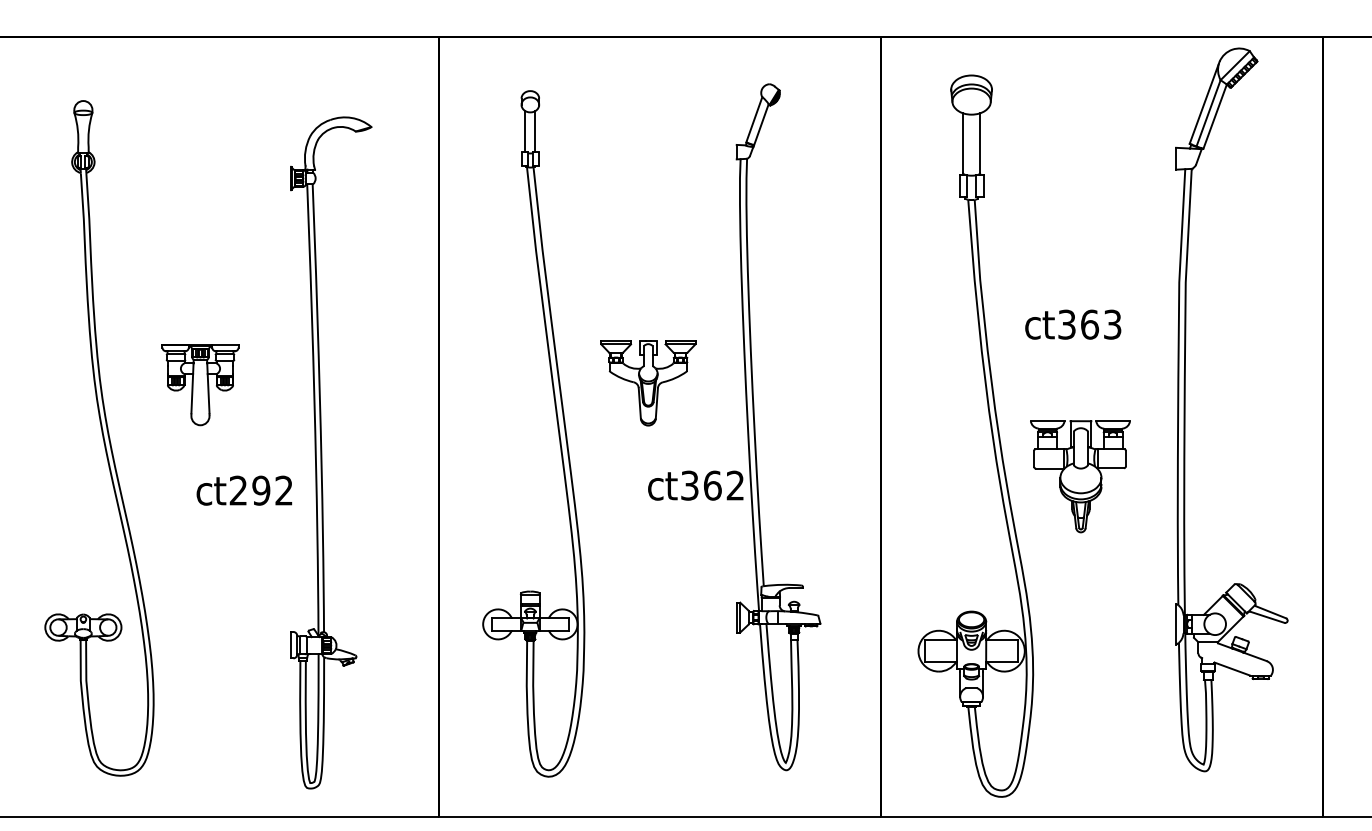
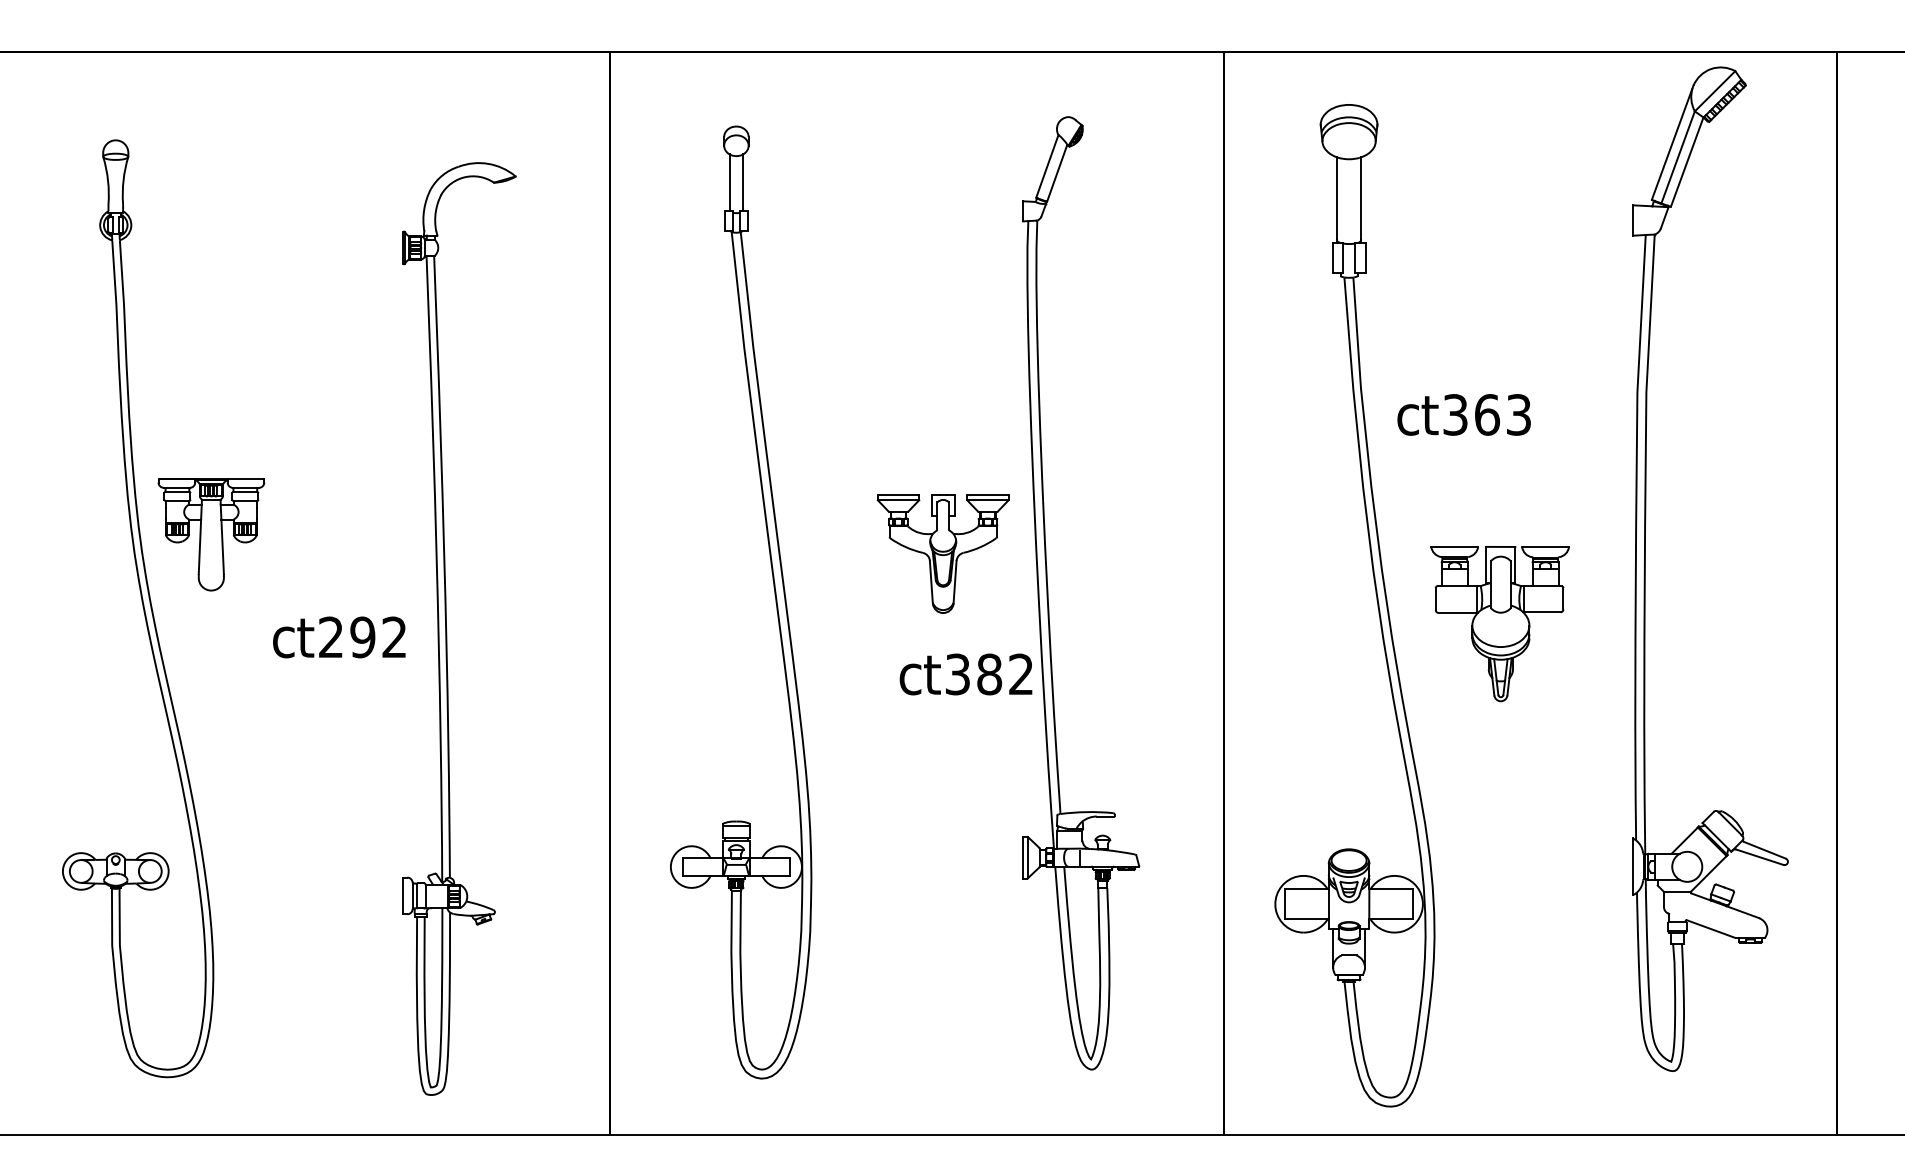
text: (1072, 324) -> (1463, 414), moved
part: (647, 382) -> (942, 553), moved
part: (200, 384) -> (211, 534), moved
part: (1079, 477) -> (1499, 624), moved
text: (712, 485) -> (989, 674), t362 -> t382
text: (244, 490) -> (339, 637), moved

